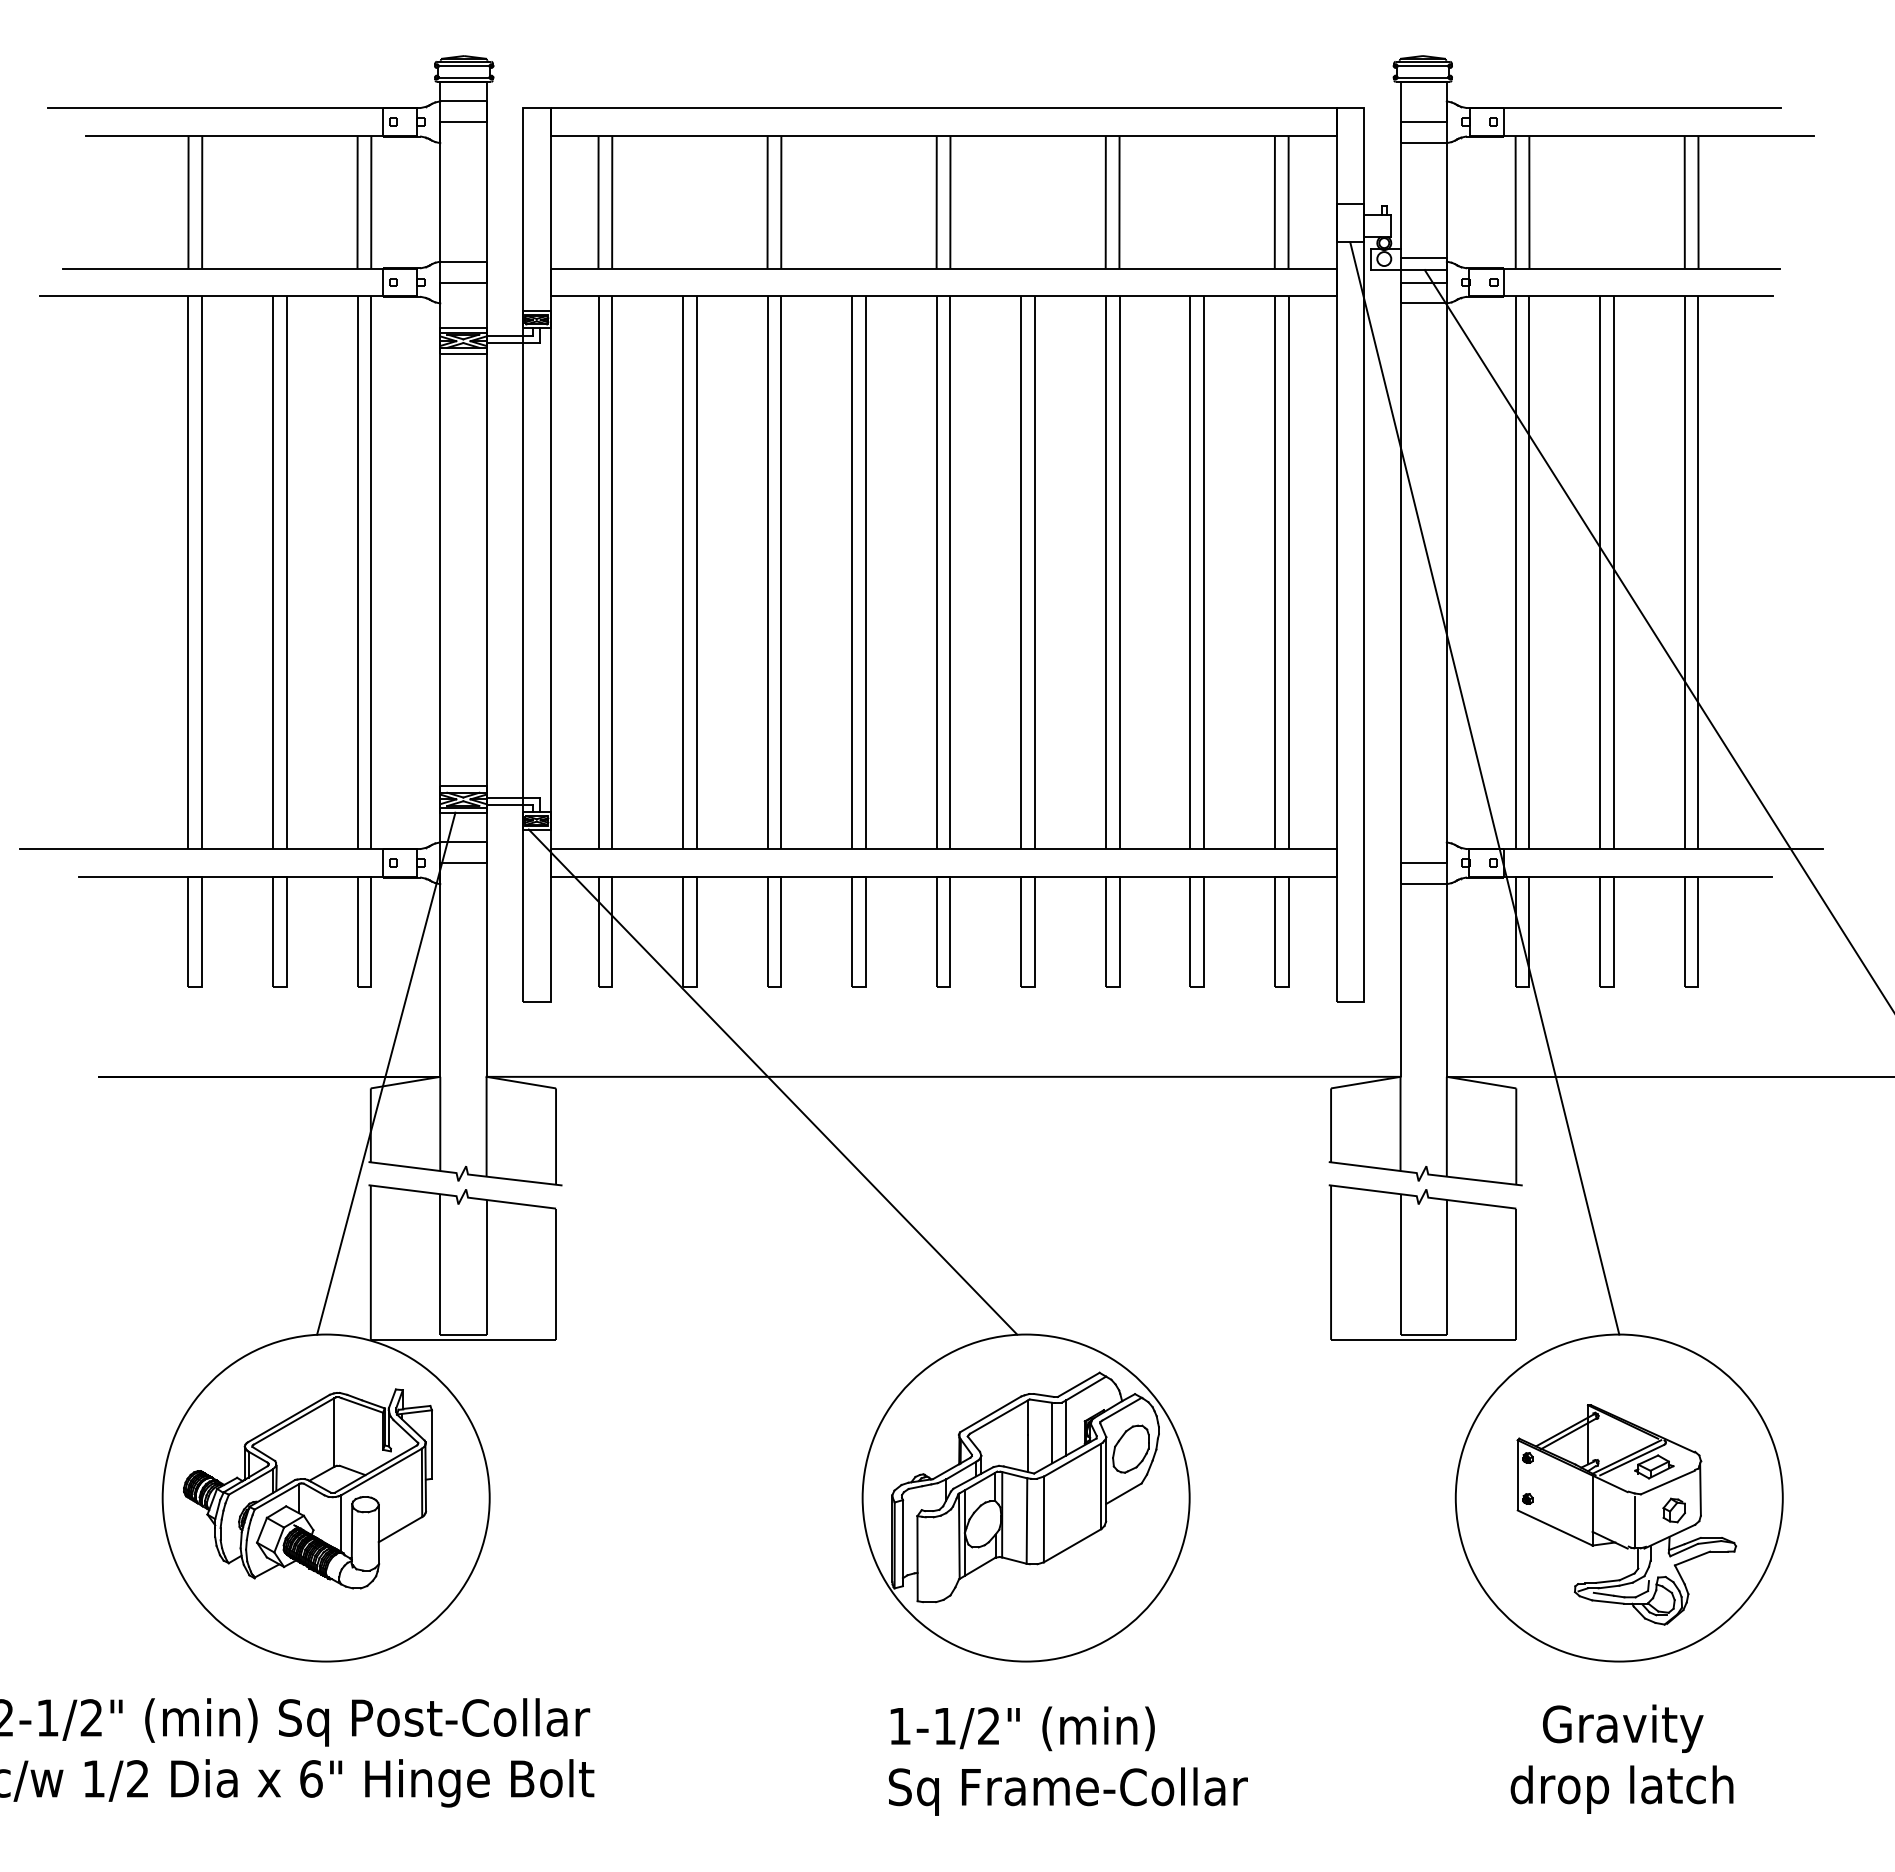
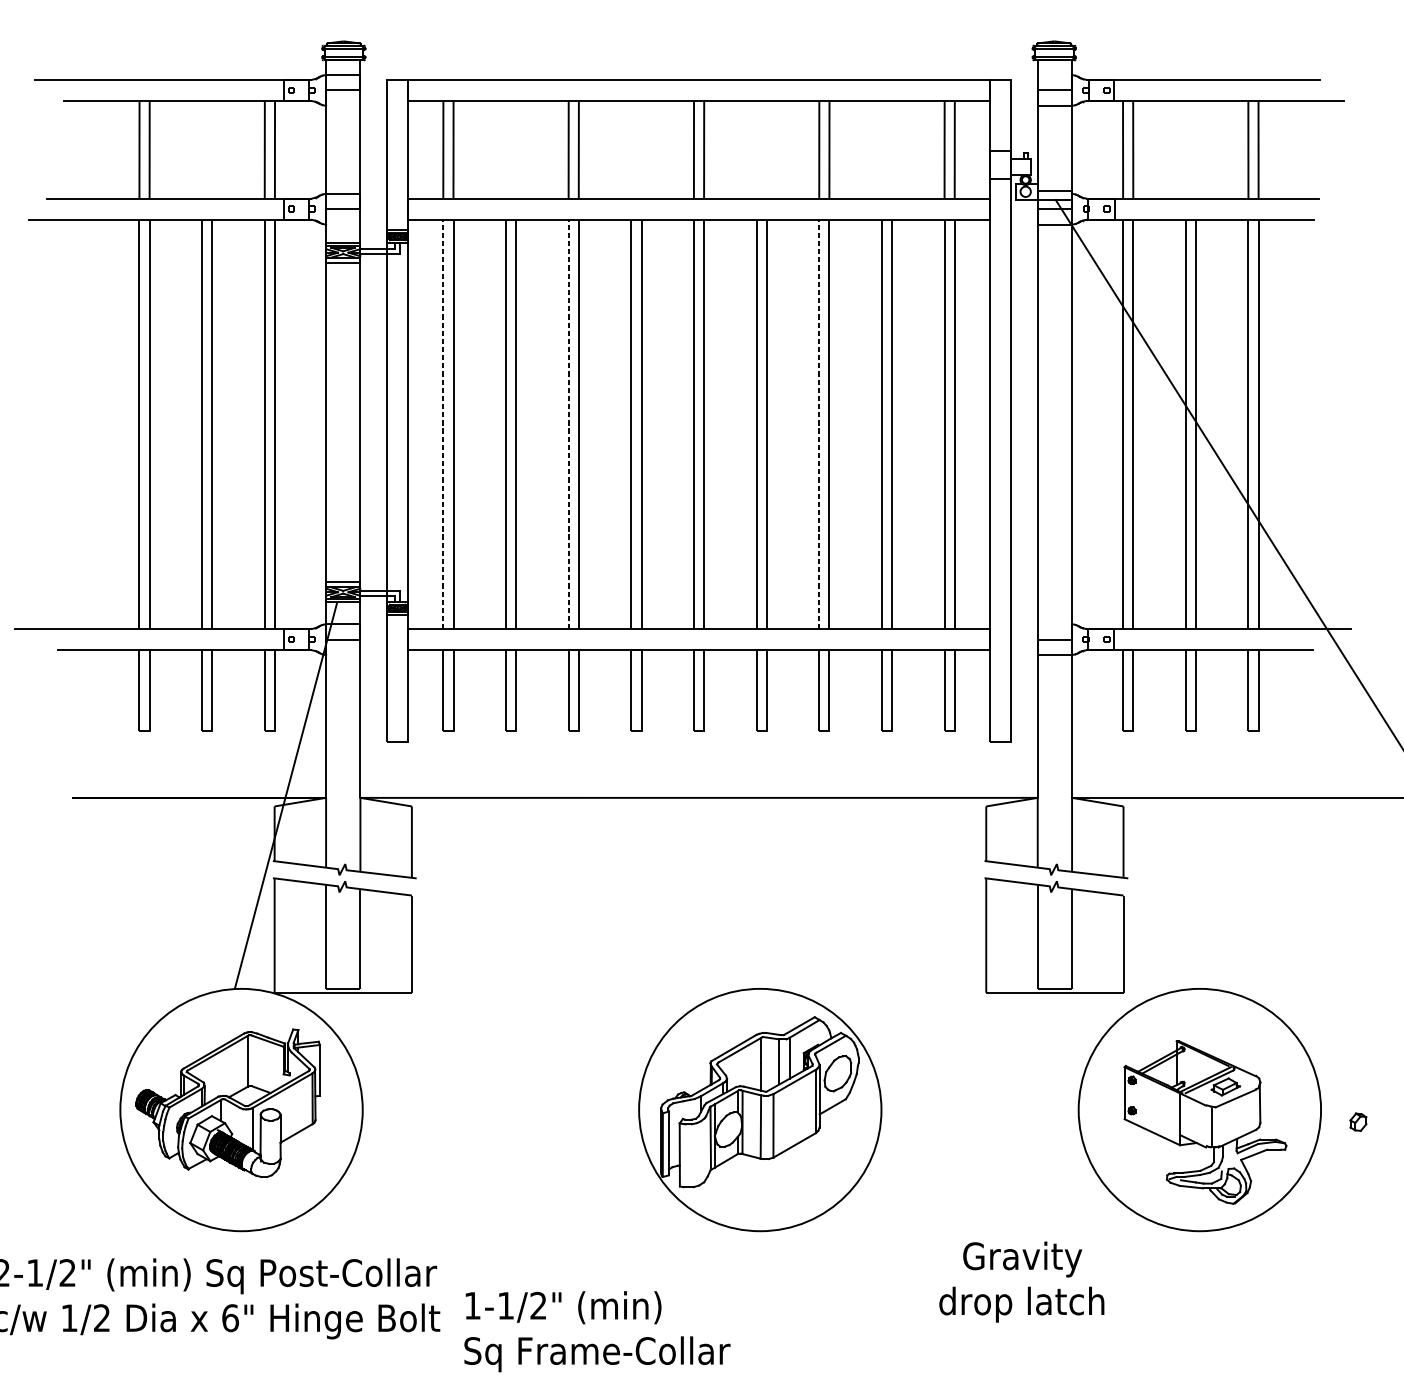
line: (598, 572) -> (443, 424), solid -> dashed
line: (767, 572) -> (568, 424), solid -> dashed
line: (1105, 572) -> (819, 424), solid -> dashed
line: (1484, 788) -> (1099, 584), removed
line: (772, 1081) -> (572, 801), removed
part: (1673, 1510) -> (1357, 1122), moved
text: (1621, 1758) -> (1021, 1281), moved
text: (1067, 1760) -> (596, 1331), moved

